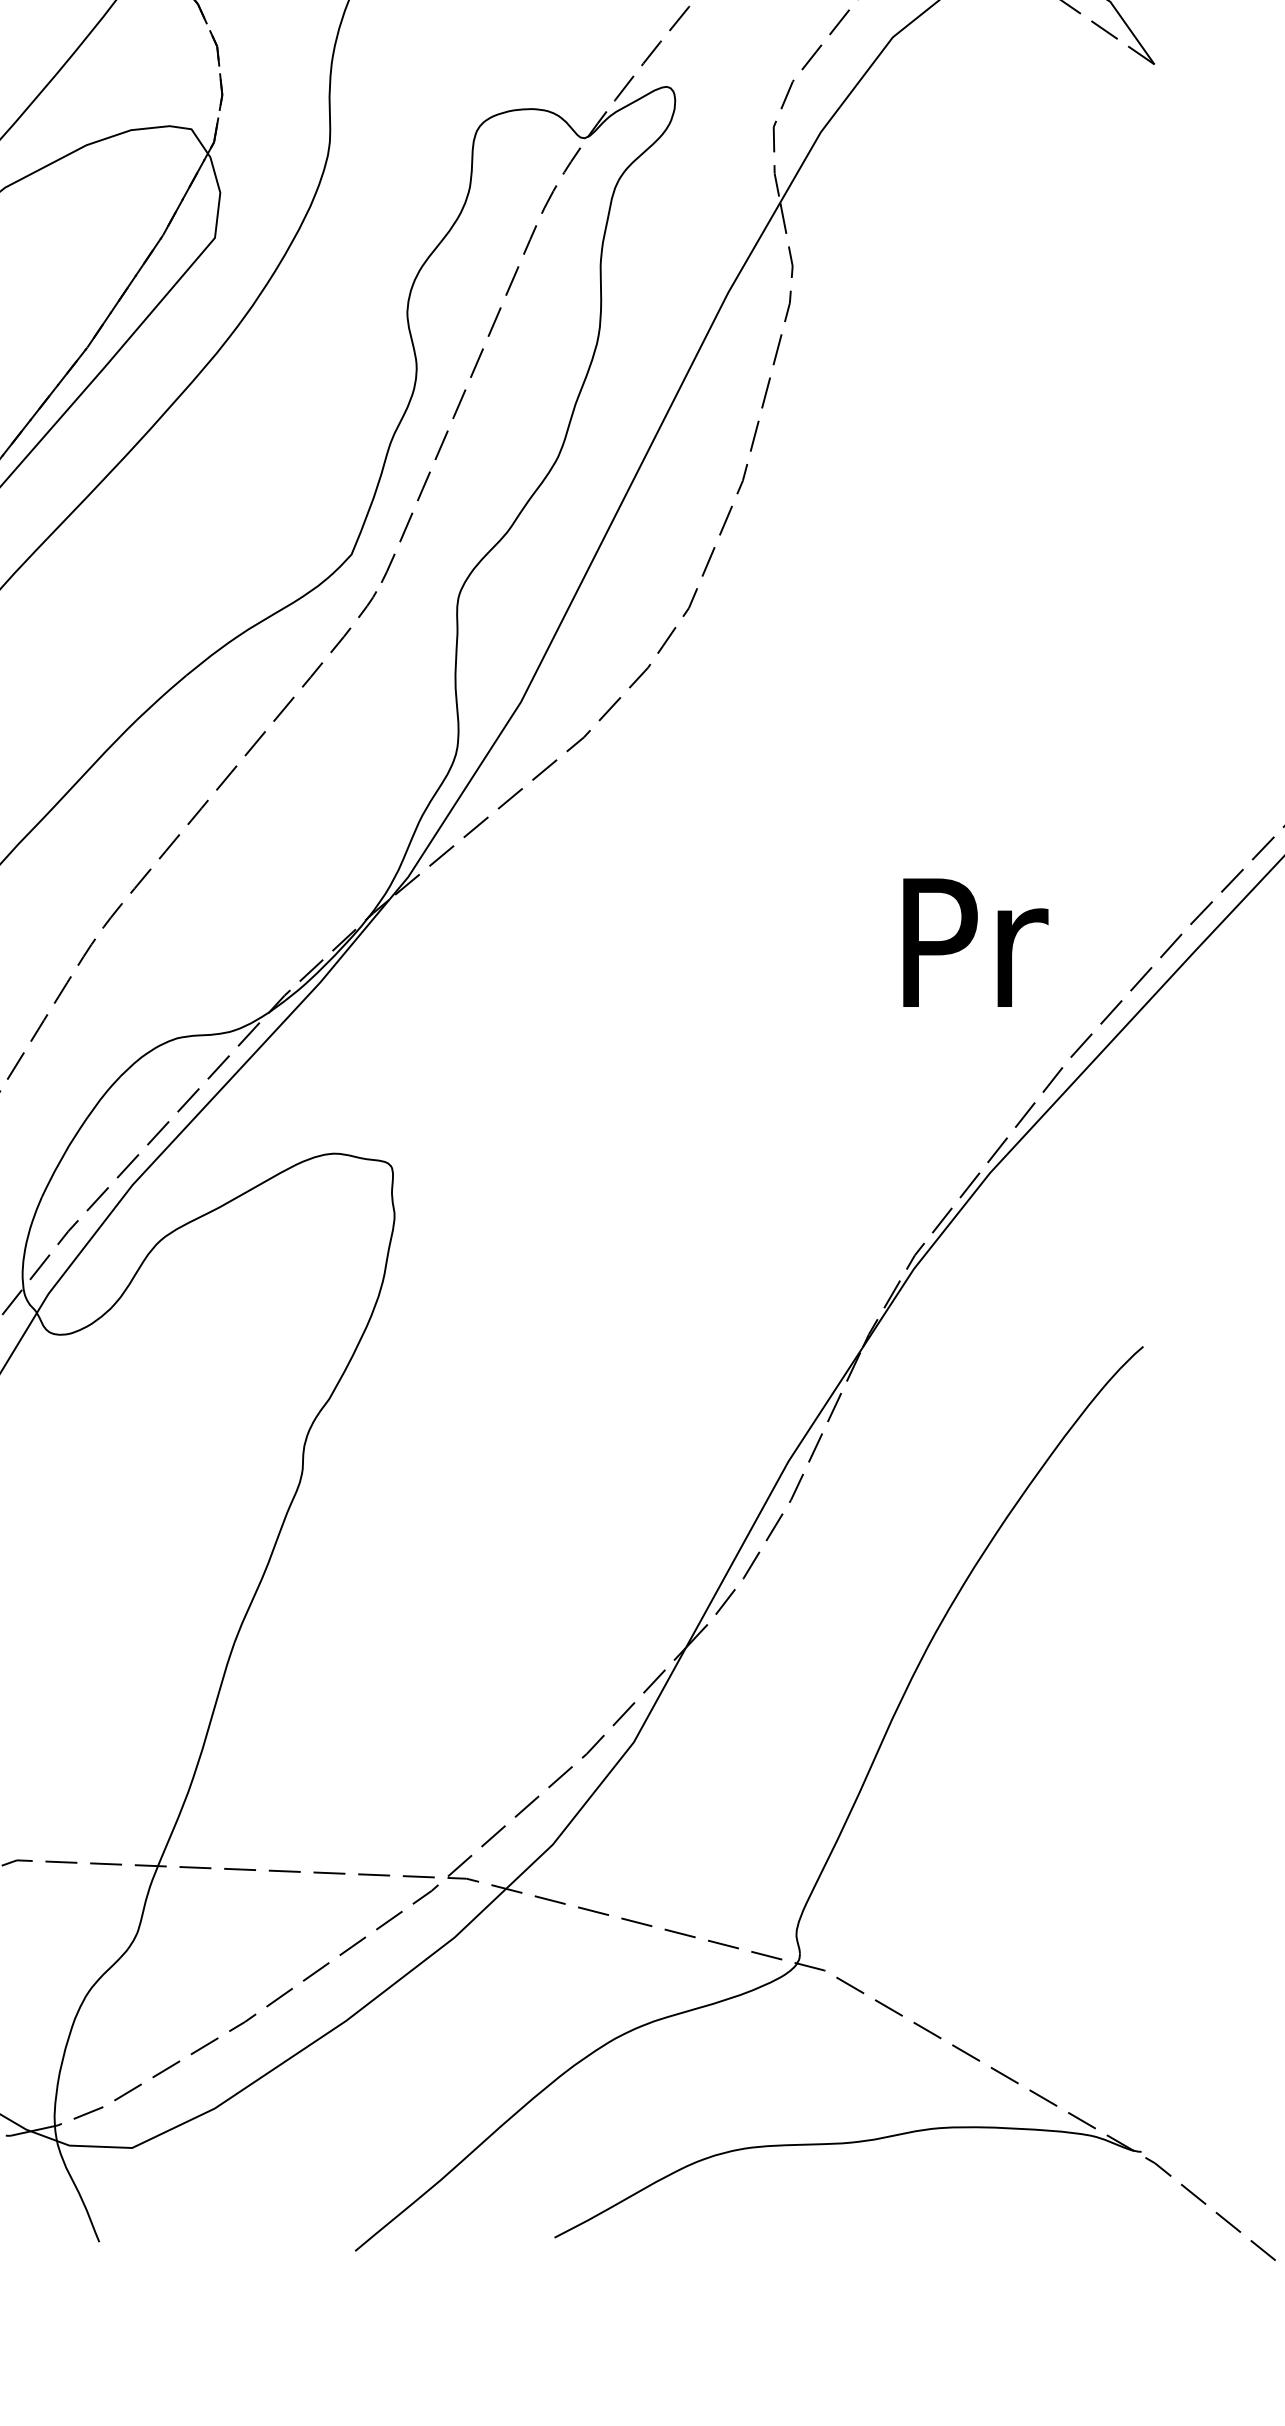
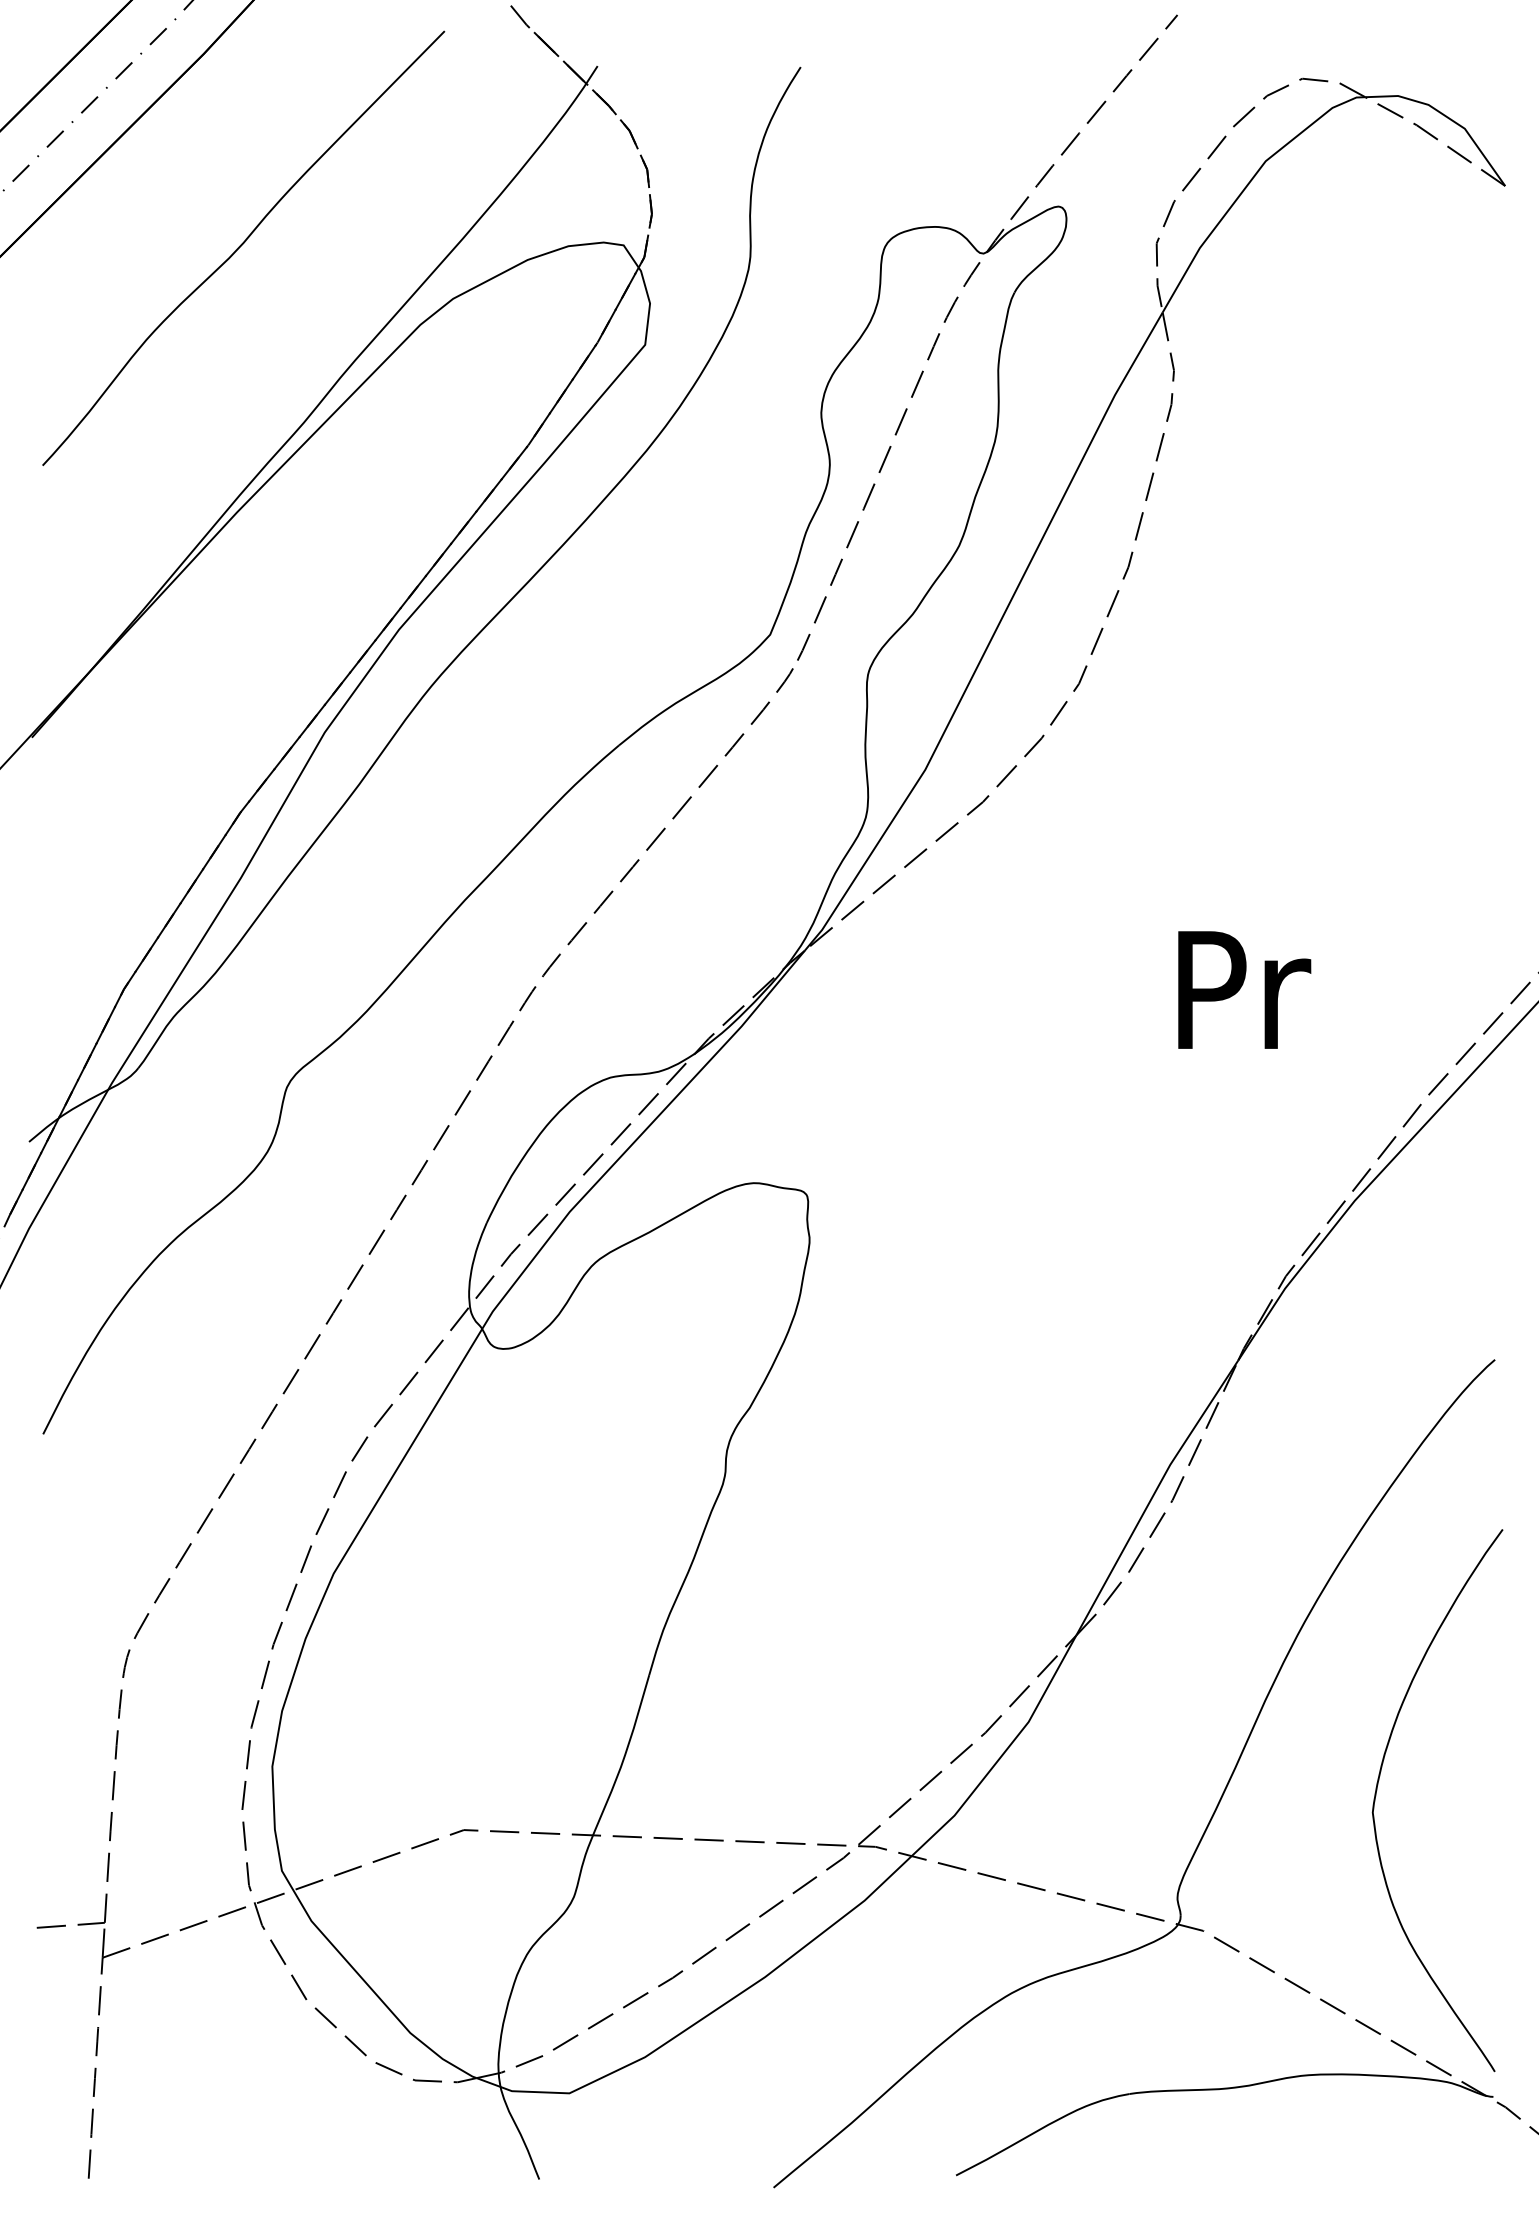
text: (975, 942) -> (1244, 989), moved
curve: (1014, 1817) -> (1377, 1790), added

